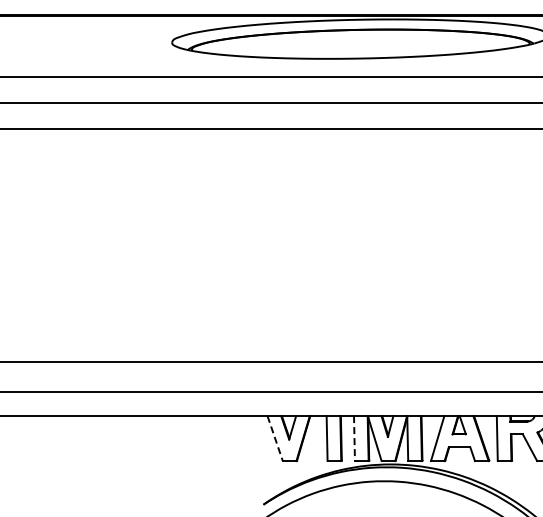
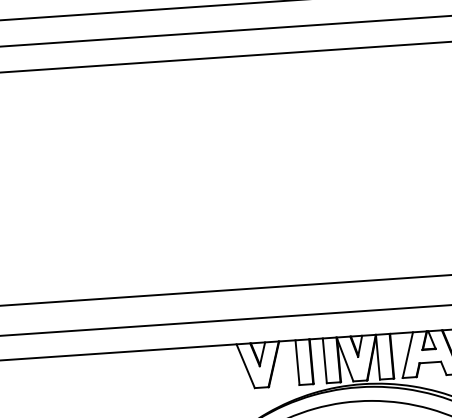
line: (275, 438) -> (246, 366), dashed -> solid
line: (354, 439) -> (324, 361), dashed -> solid

